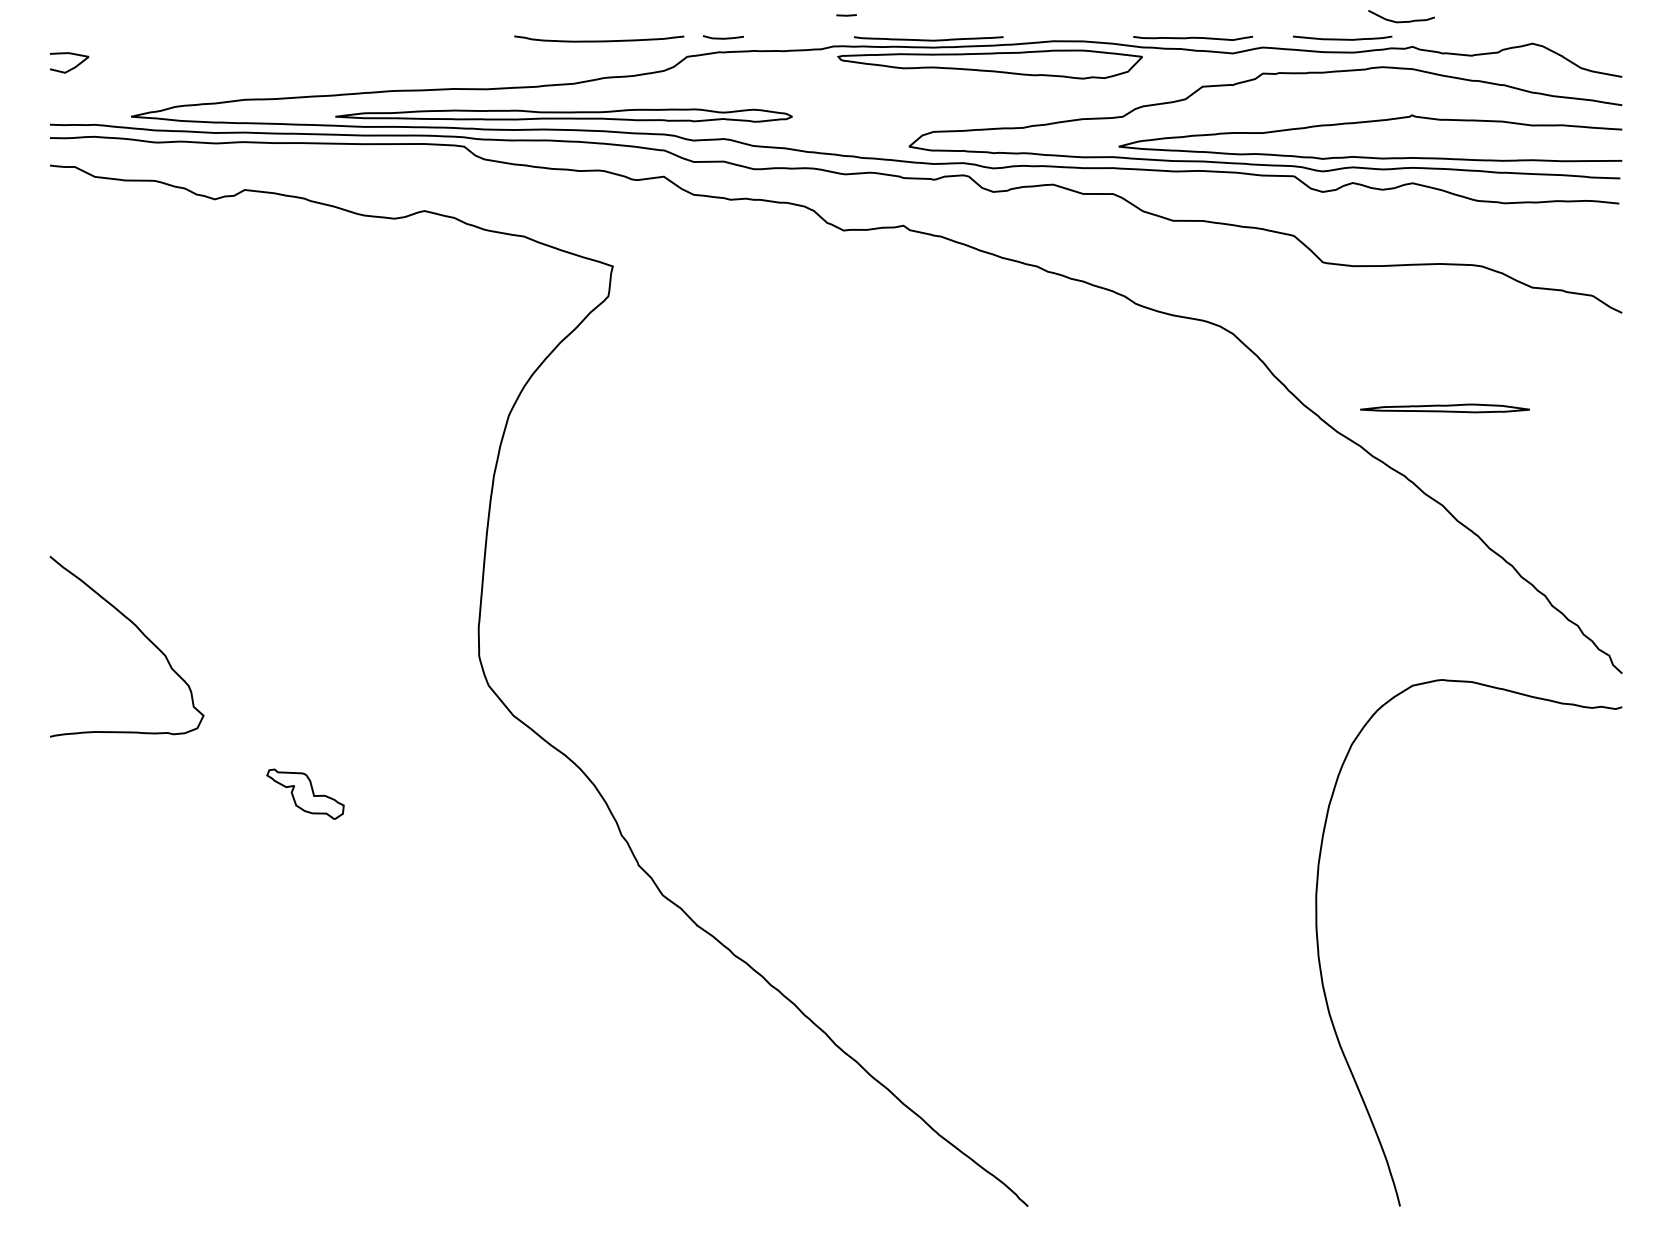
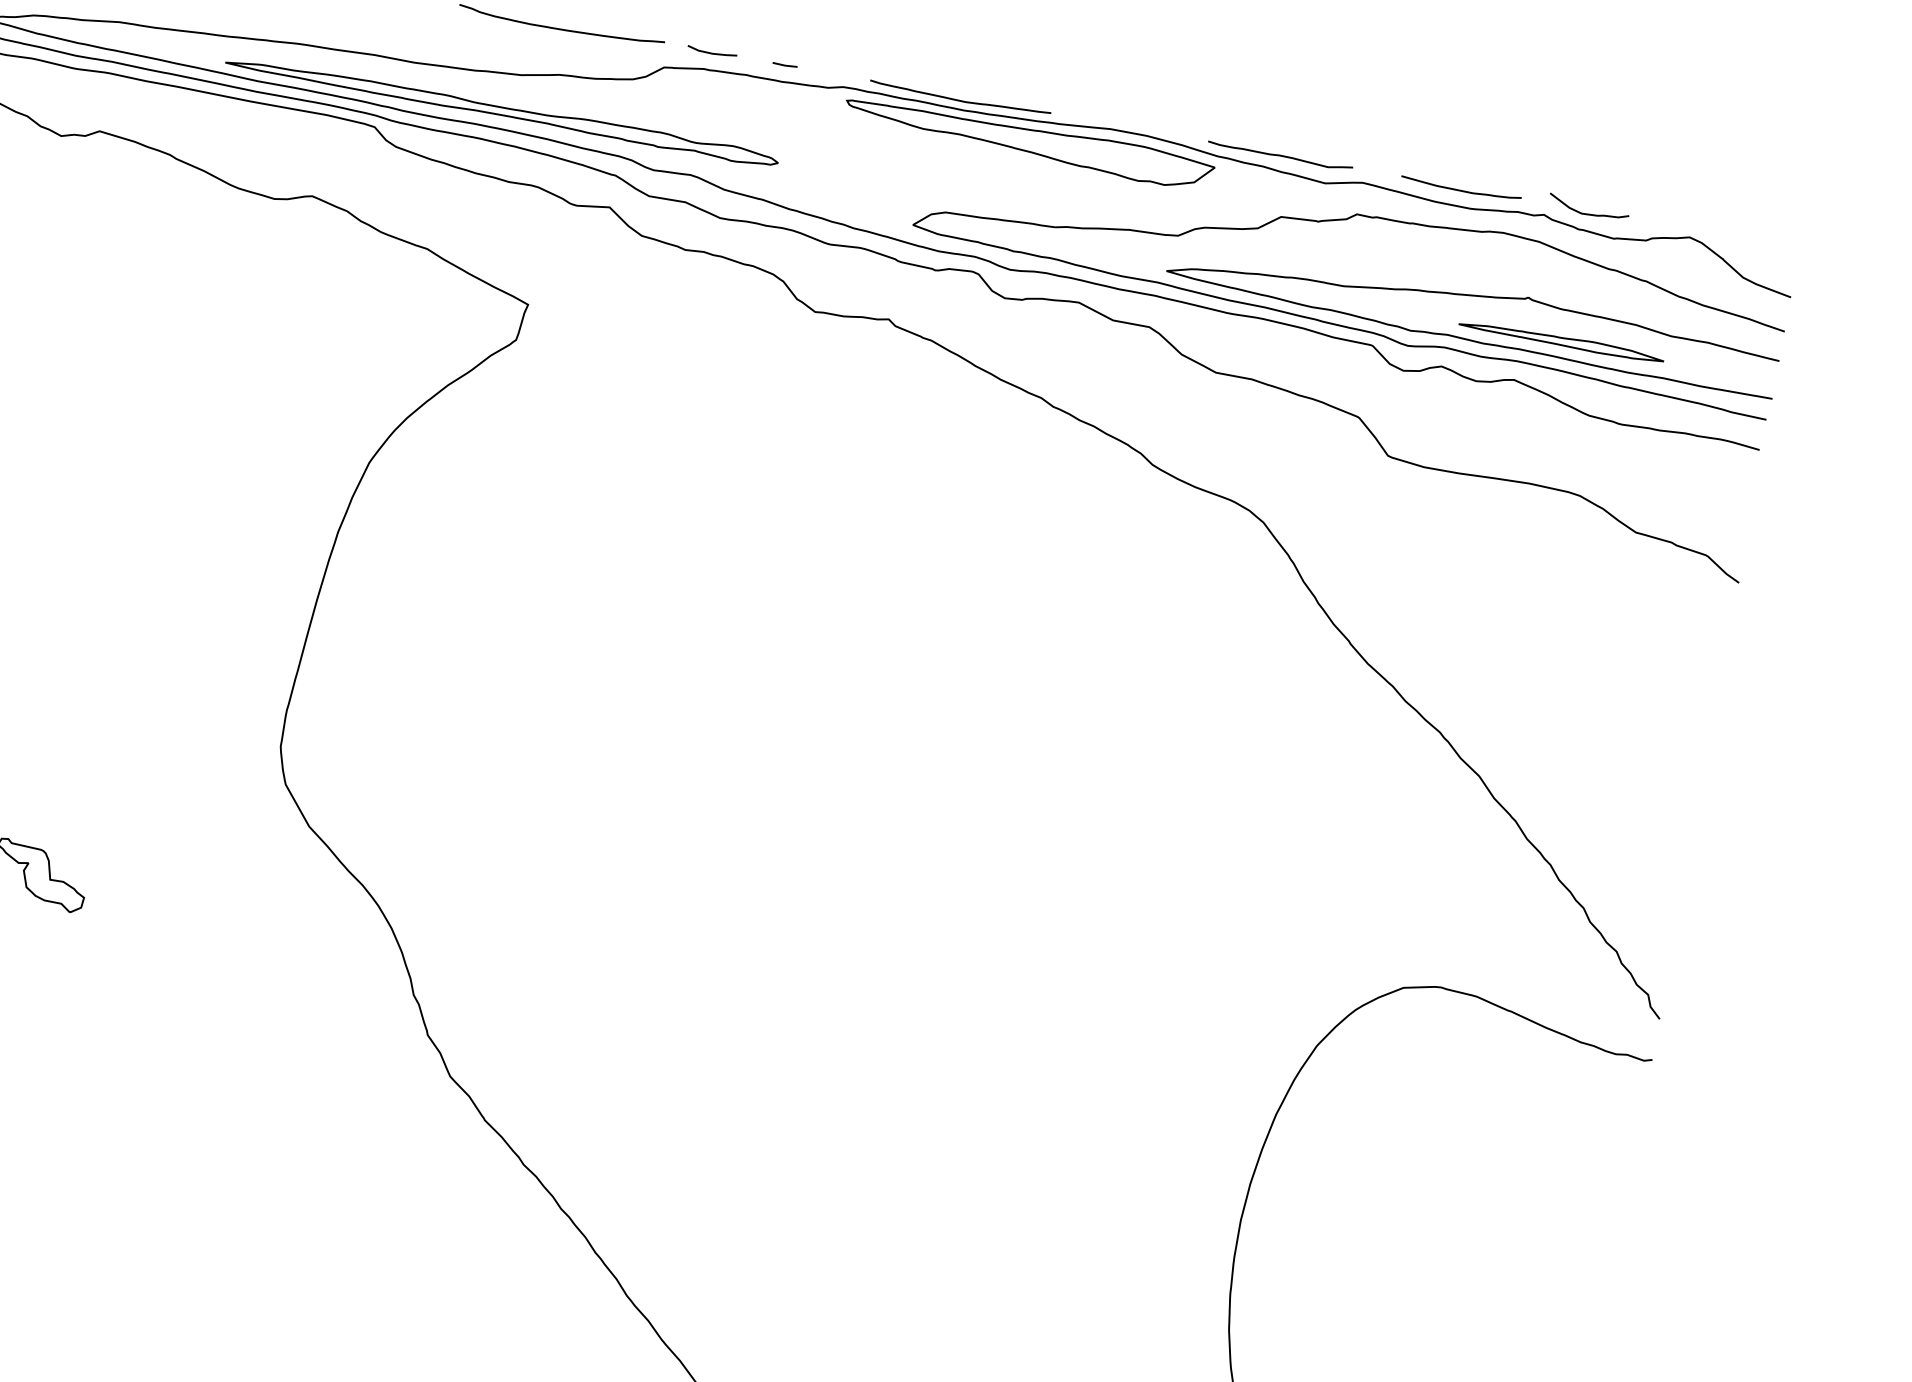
line: (846, 15) -> (784, 65), moved
curve: (1401, 21) -> (1587, 213), moved
part: (1444, 408) -> (1560, 341), moved

